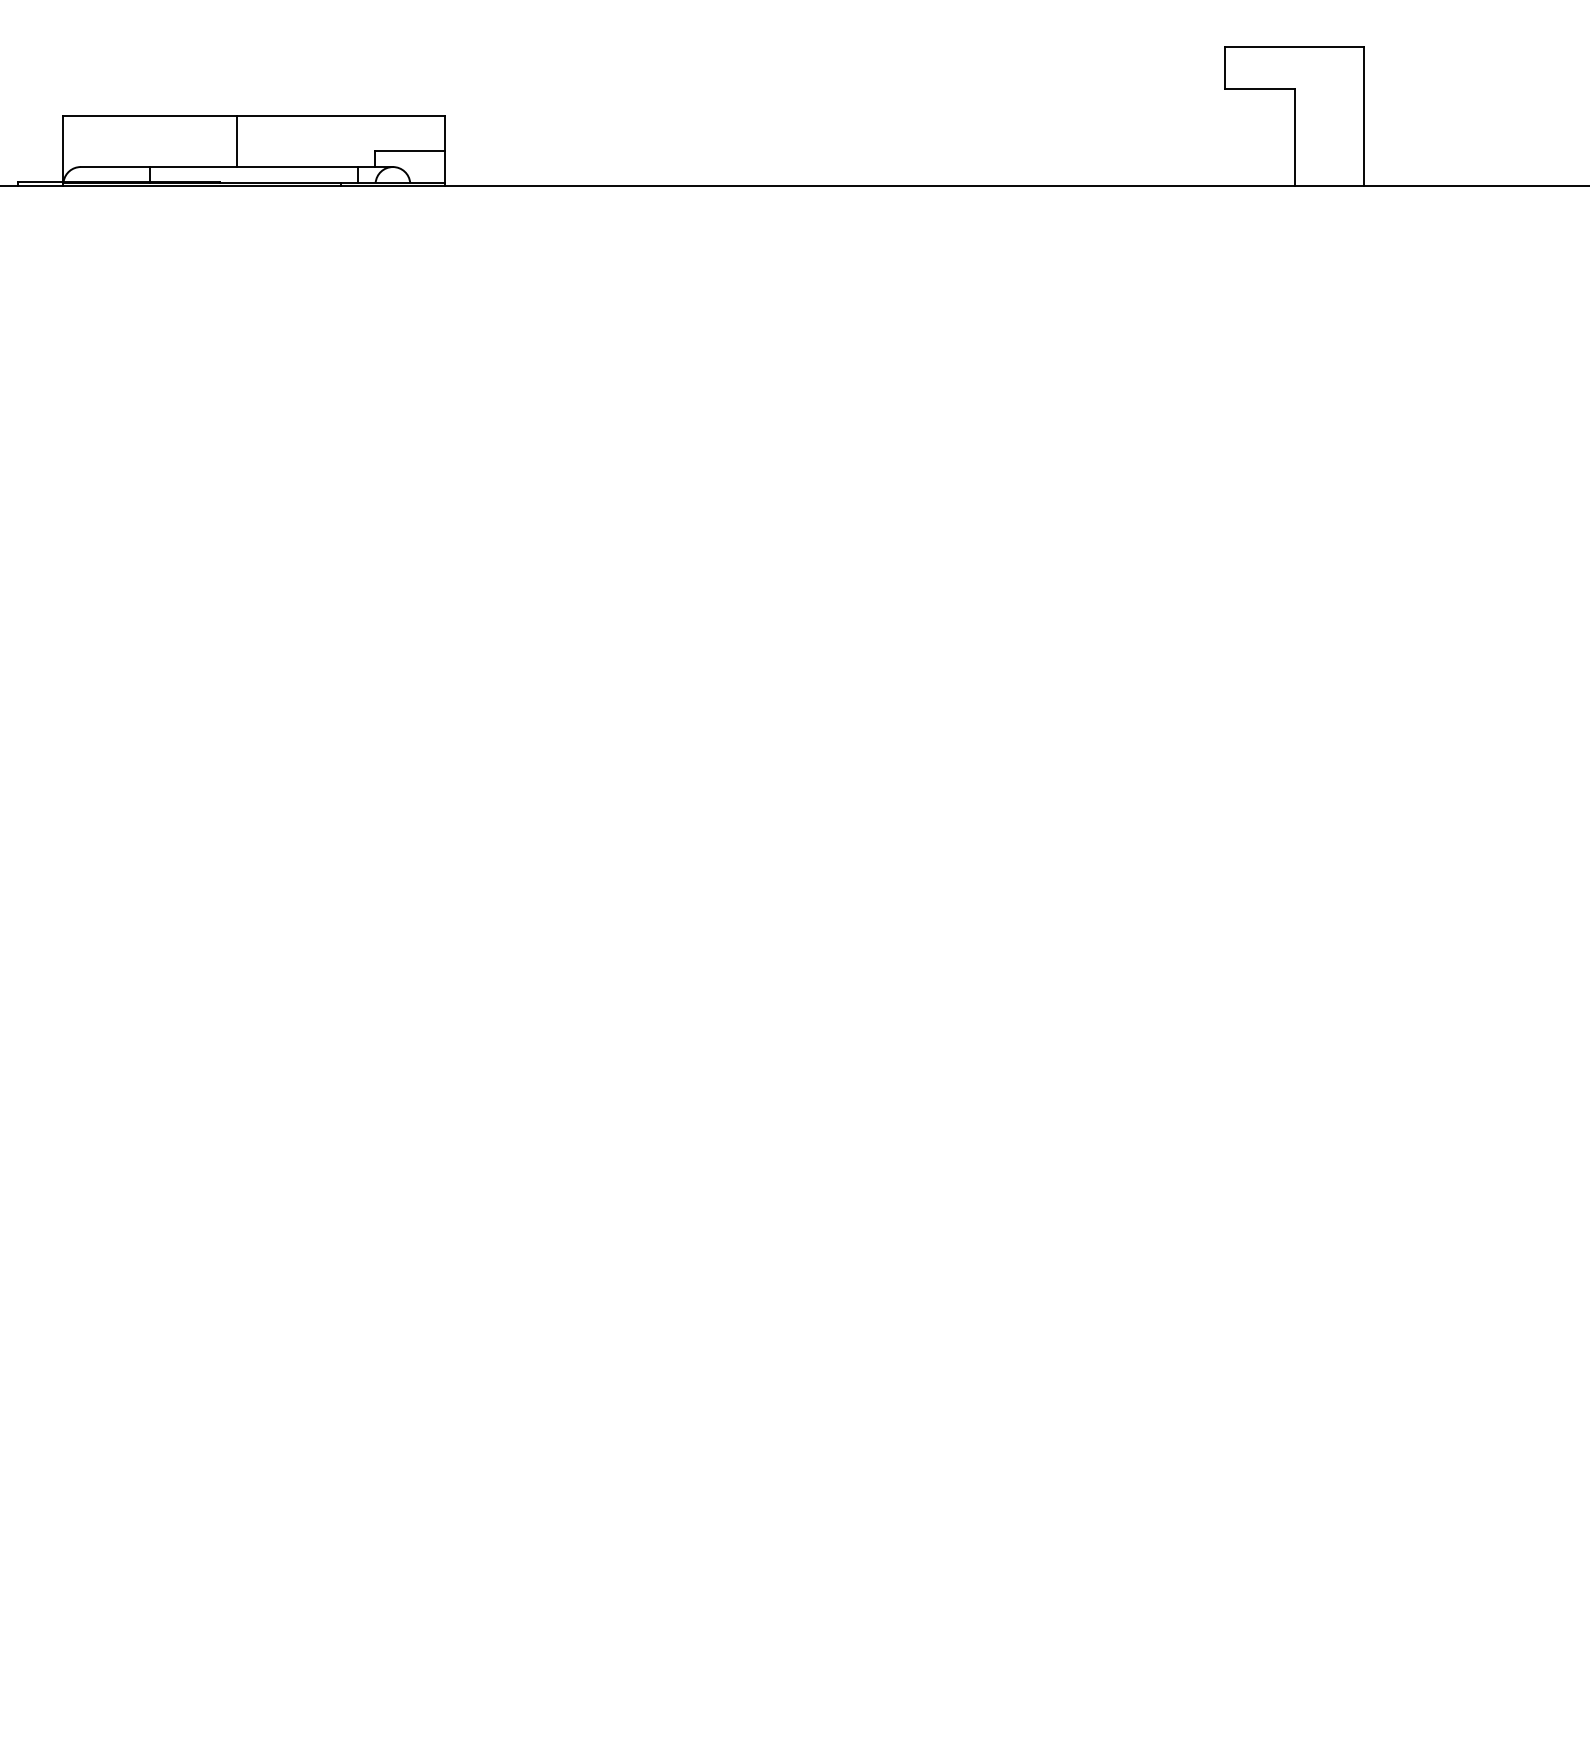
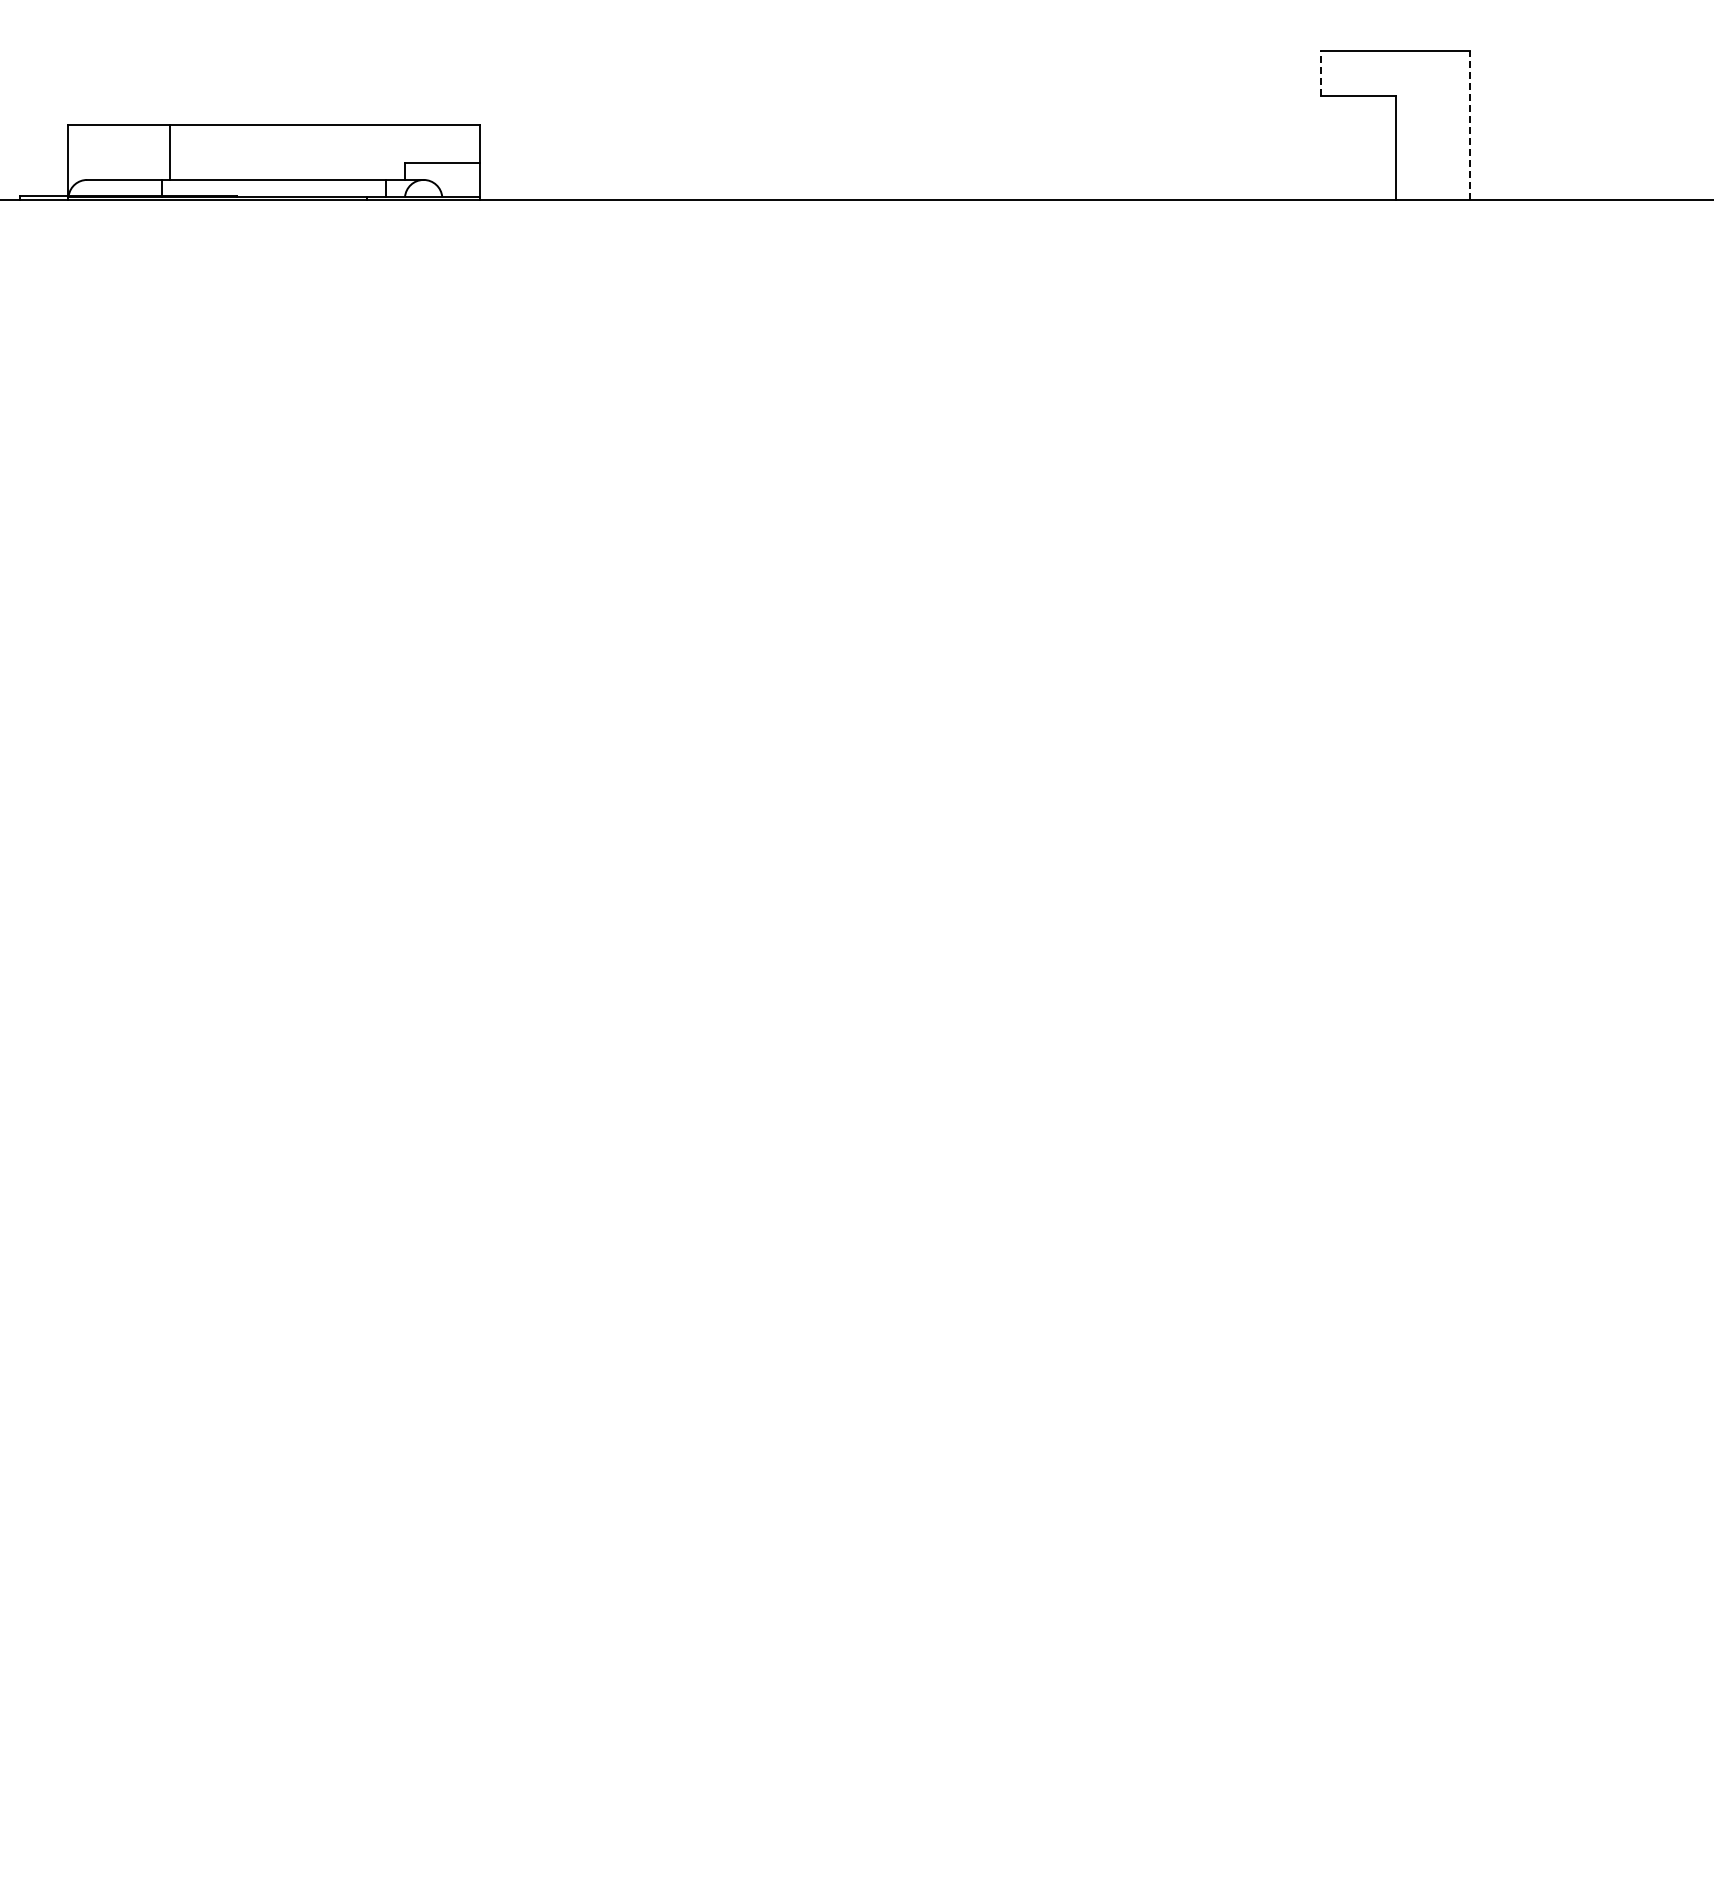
line: (1225, 68) -> (1320, 73), solid -> dashed
line: (1364, 116) -> (1470, 125), solid -> dashed
line: (236, 141) -> (170, 152), moved

